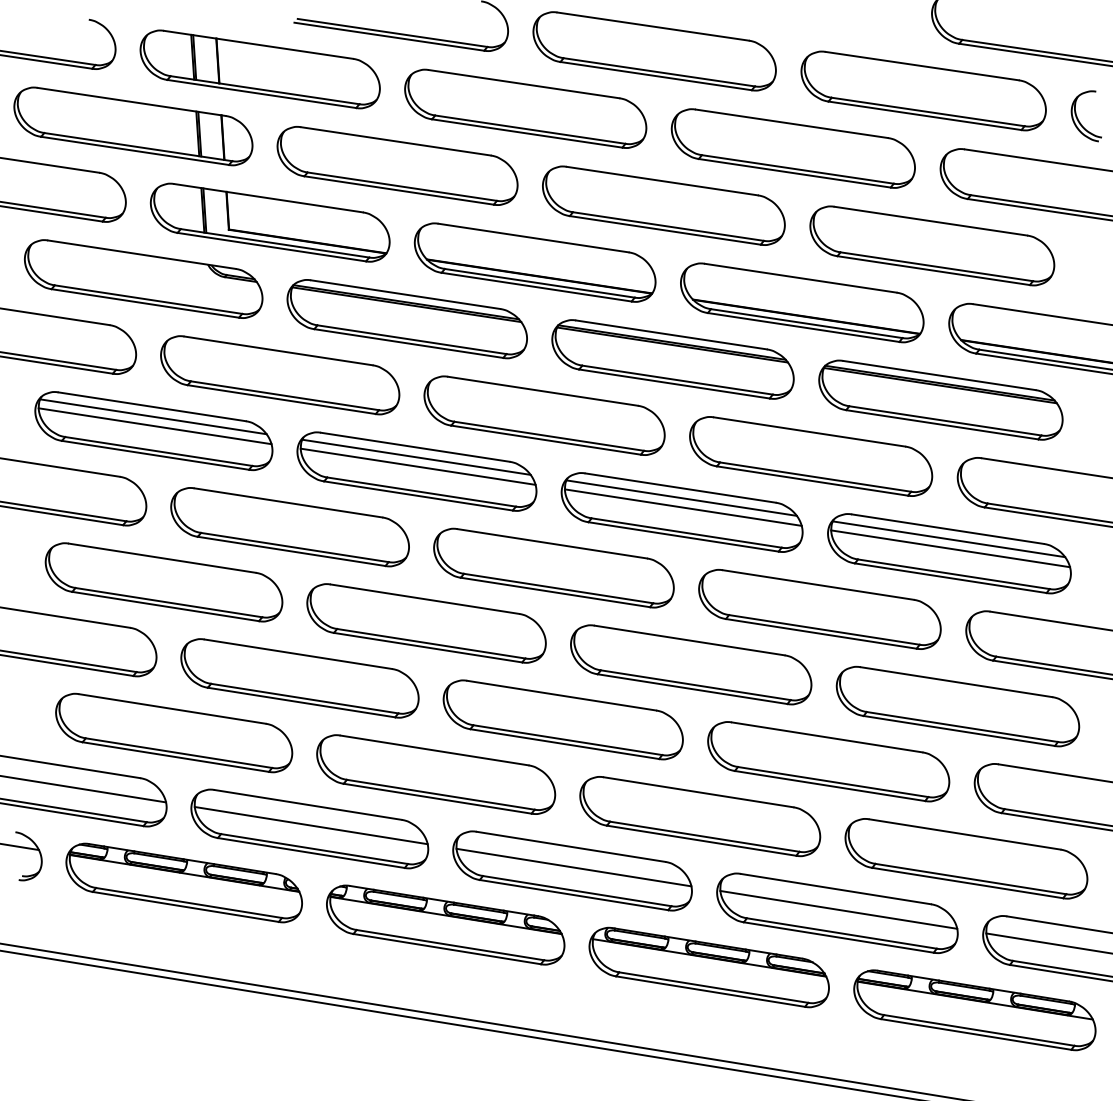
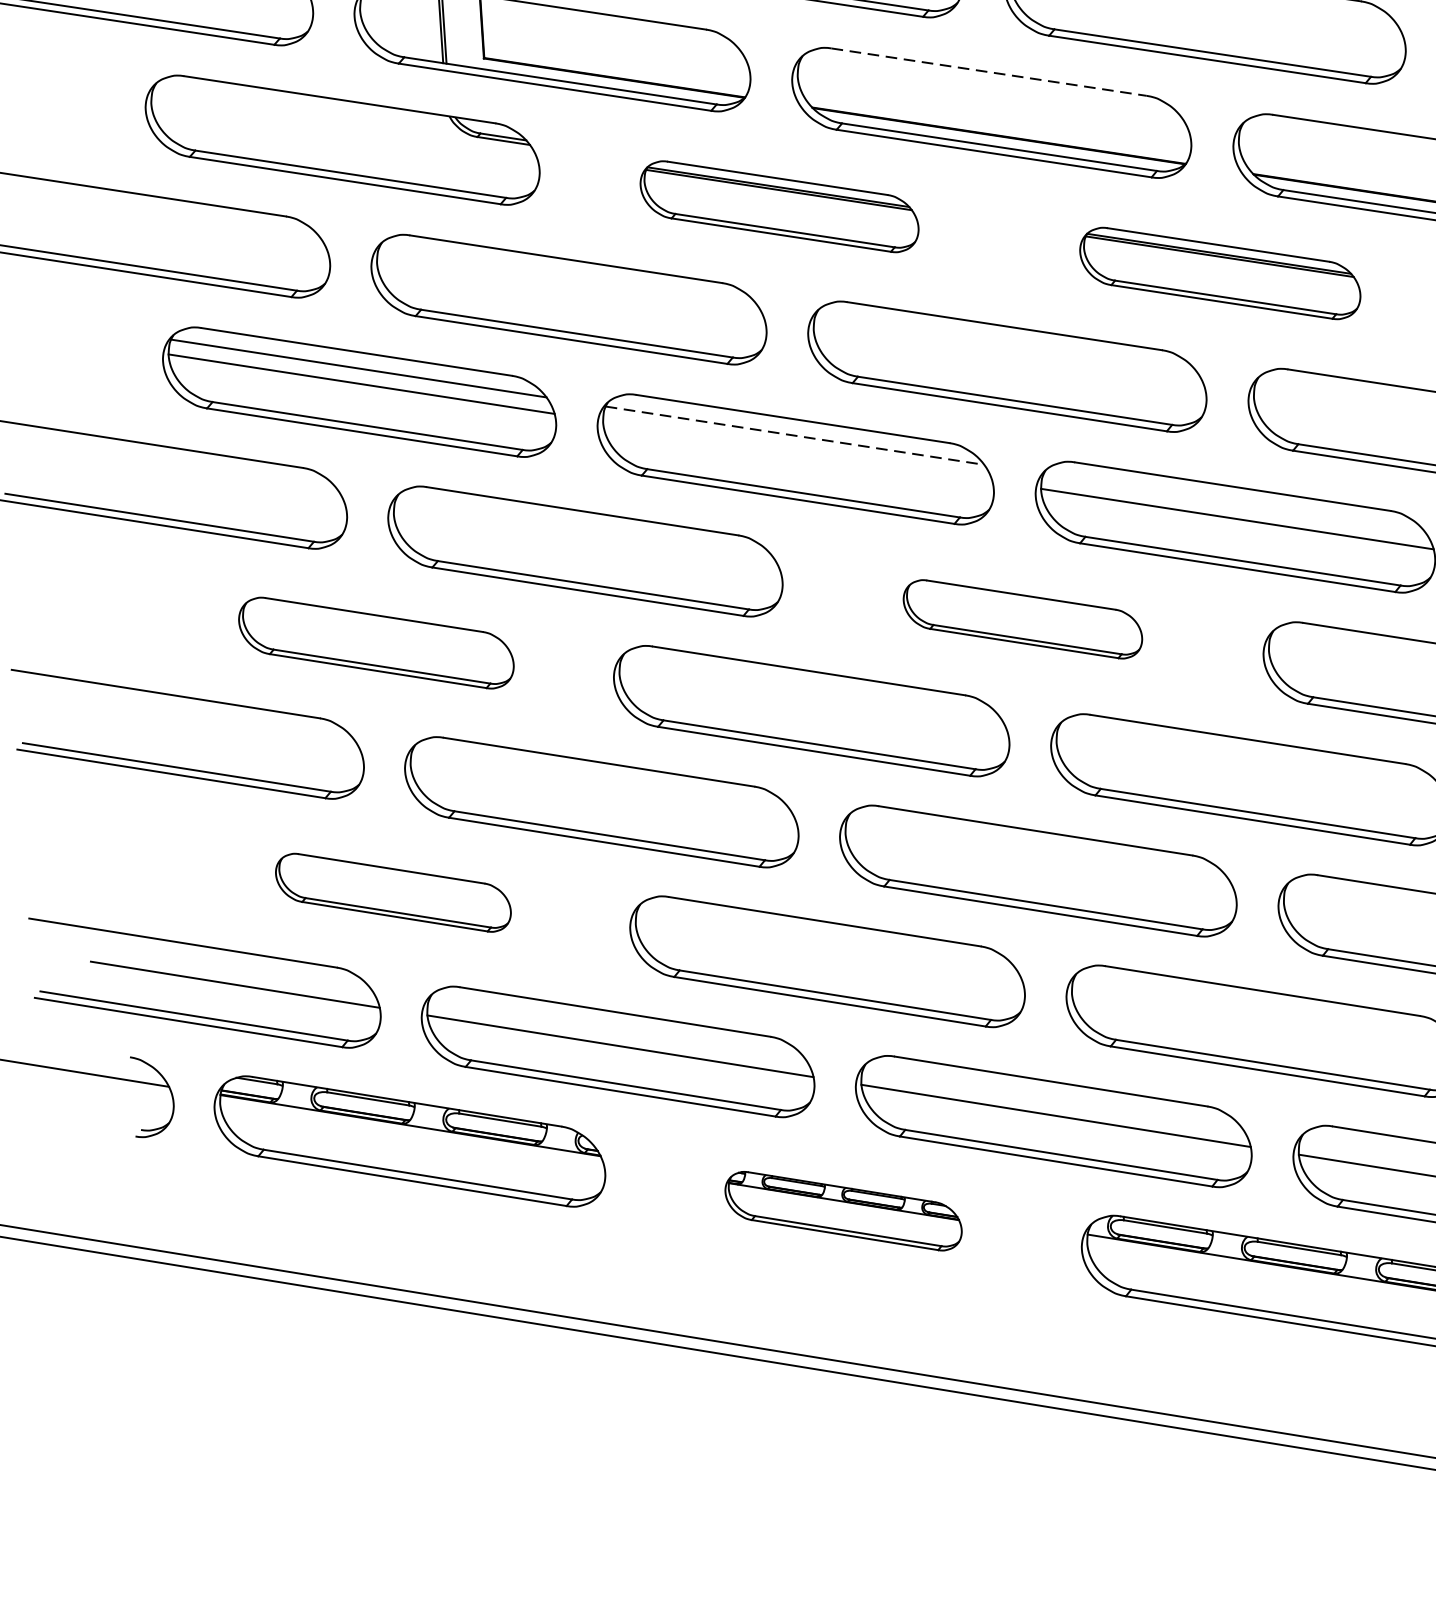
line: (534, 238) -> (990, 72), solid -> dashed
part: (406, 319) -> (778, 207), size x0.7
part: (672, 359) -> (1219, 273), size x0.7
line: (416, 457) -> (794, 435), solid -> dashed
line: (417, 466) -> (796, 450), removed
line: (681, 497) -> (1234, 502), removed
part: (553, 567) -> (1022, 618), size x0.6
part: (163, 582) -> (375, 643), size x0.7
part: (174, 732) -> (393, 891), size x0.6
part: (445, 924) -> (843, 1210), size x0.6

